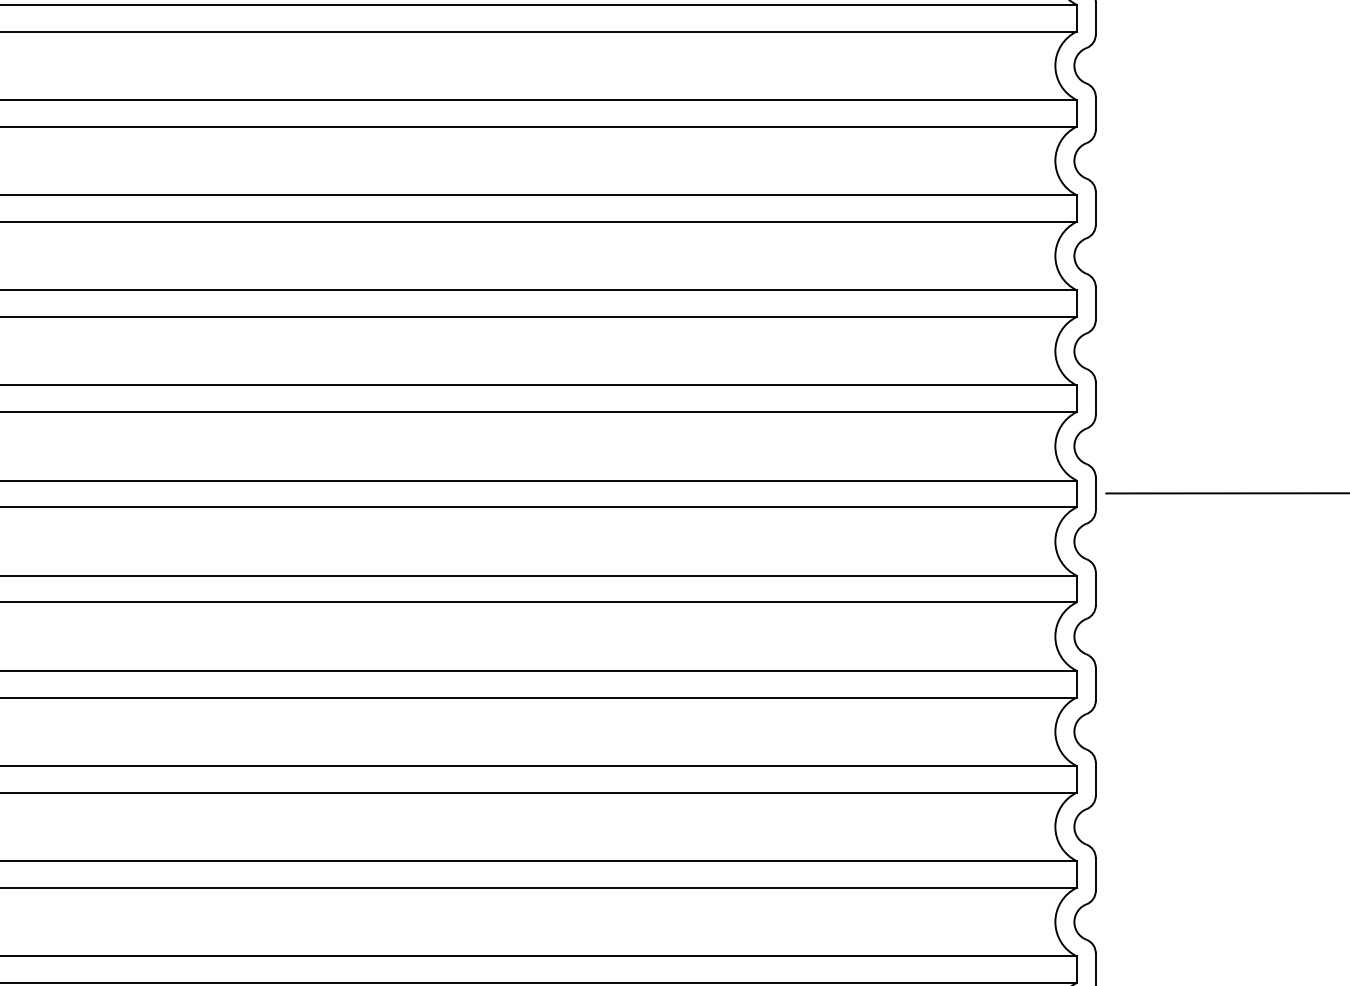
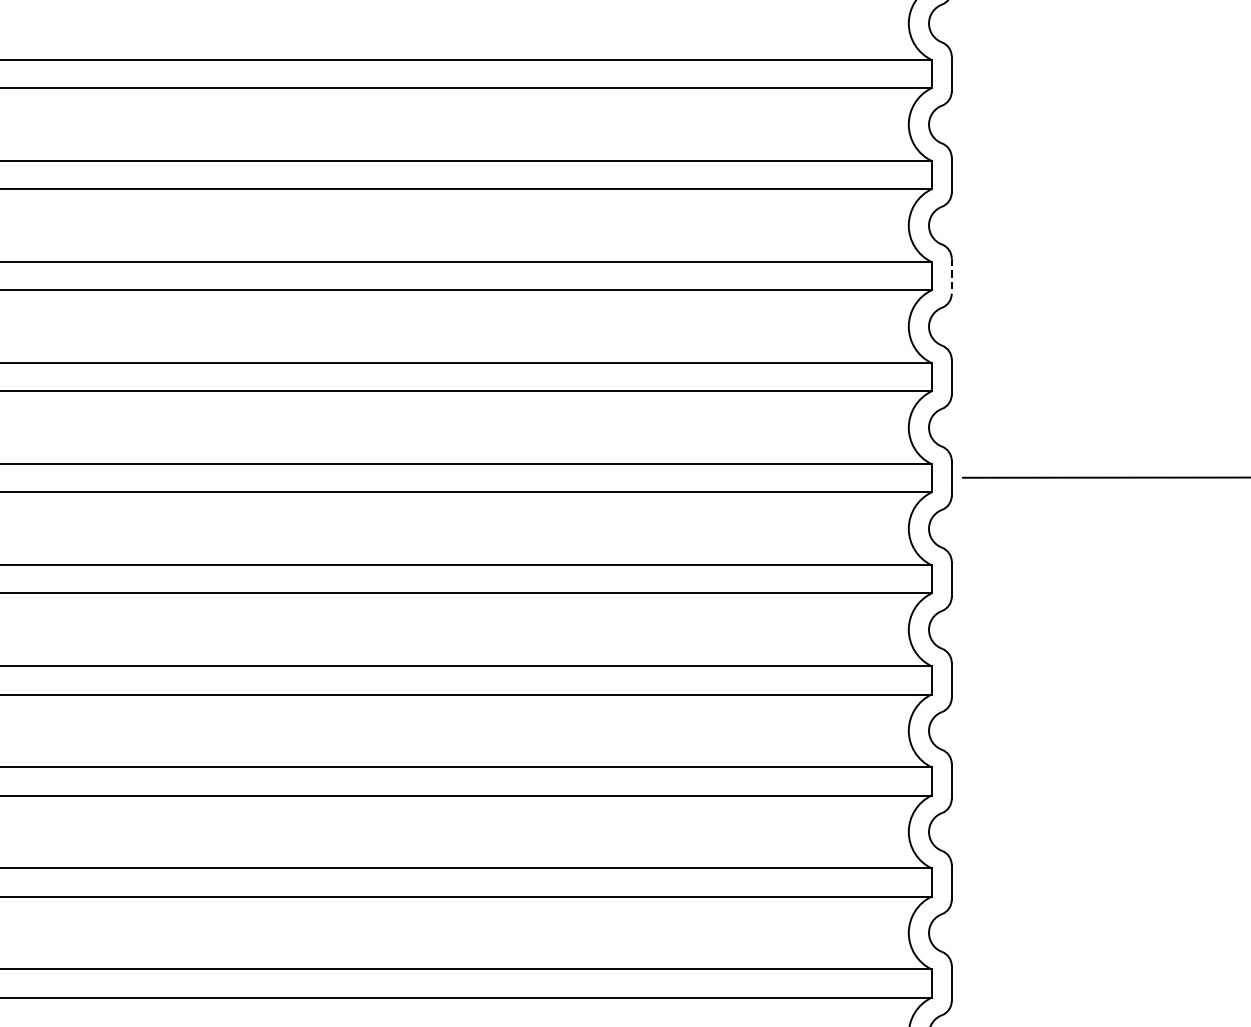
line: (1095, 304) -> (951, 277), solid -> dashed

